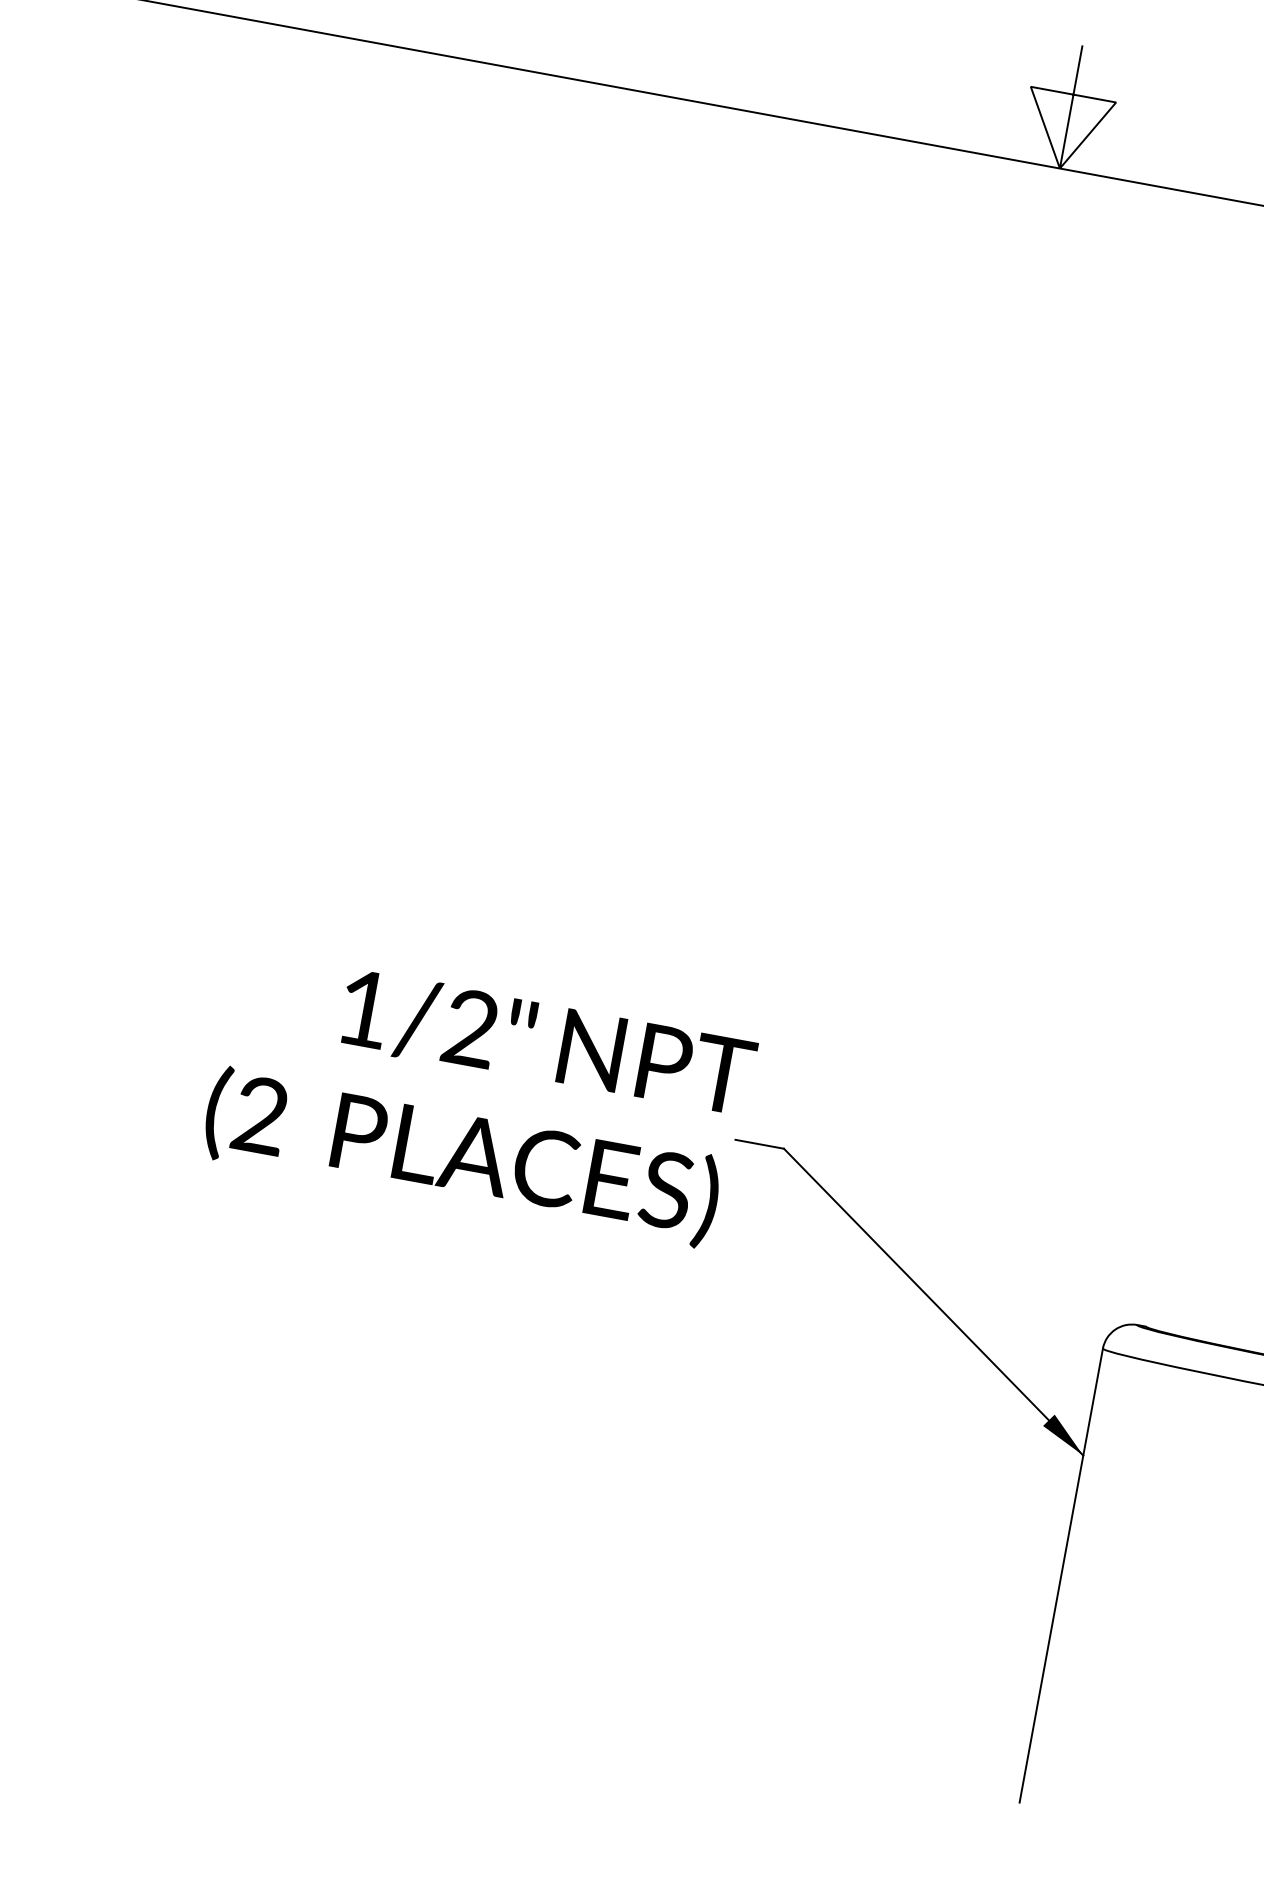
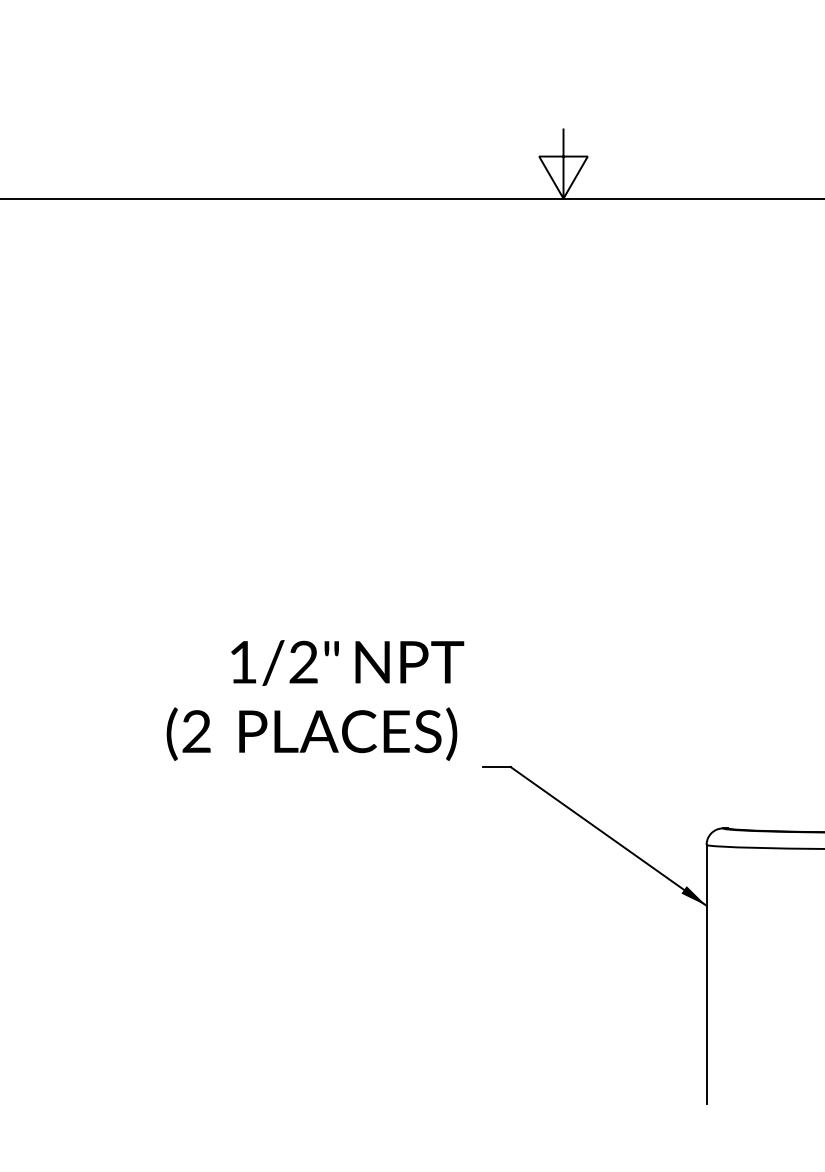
text: (479, 1099) -> (315, 700), moved

